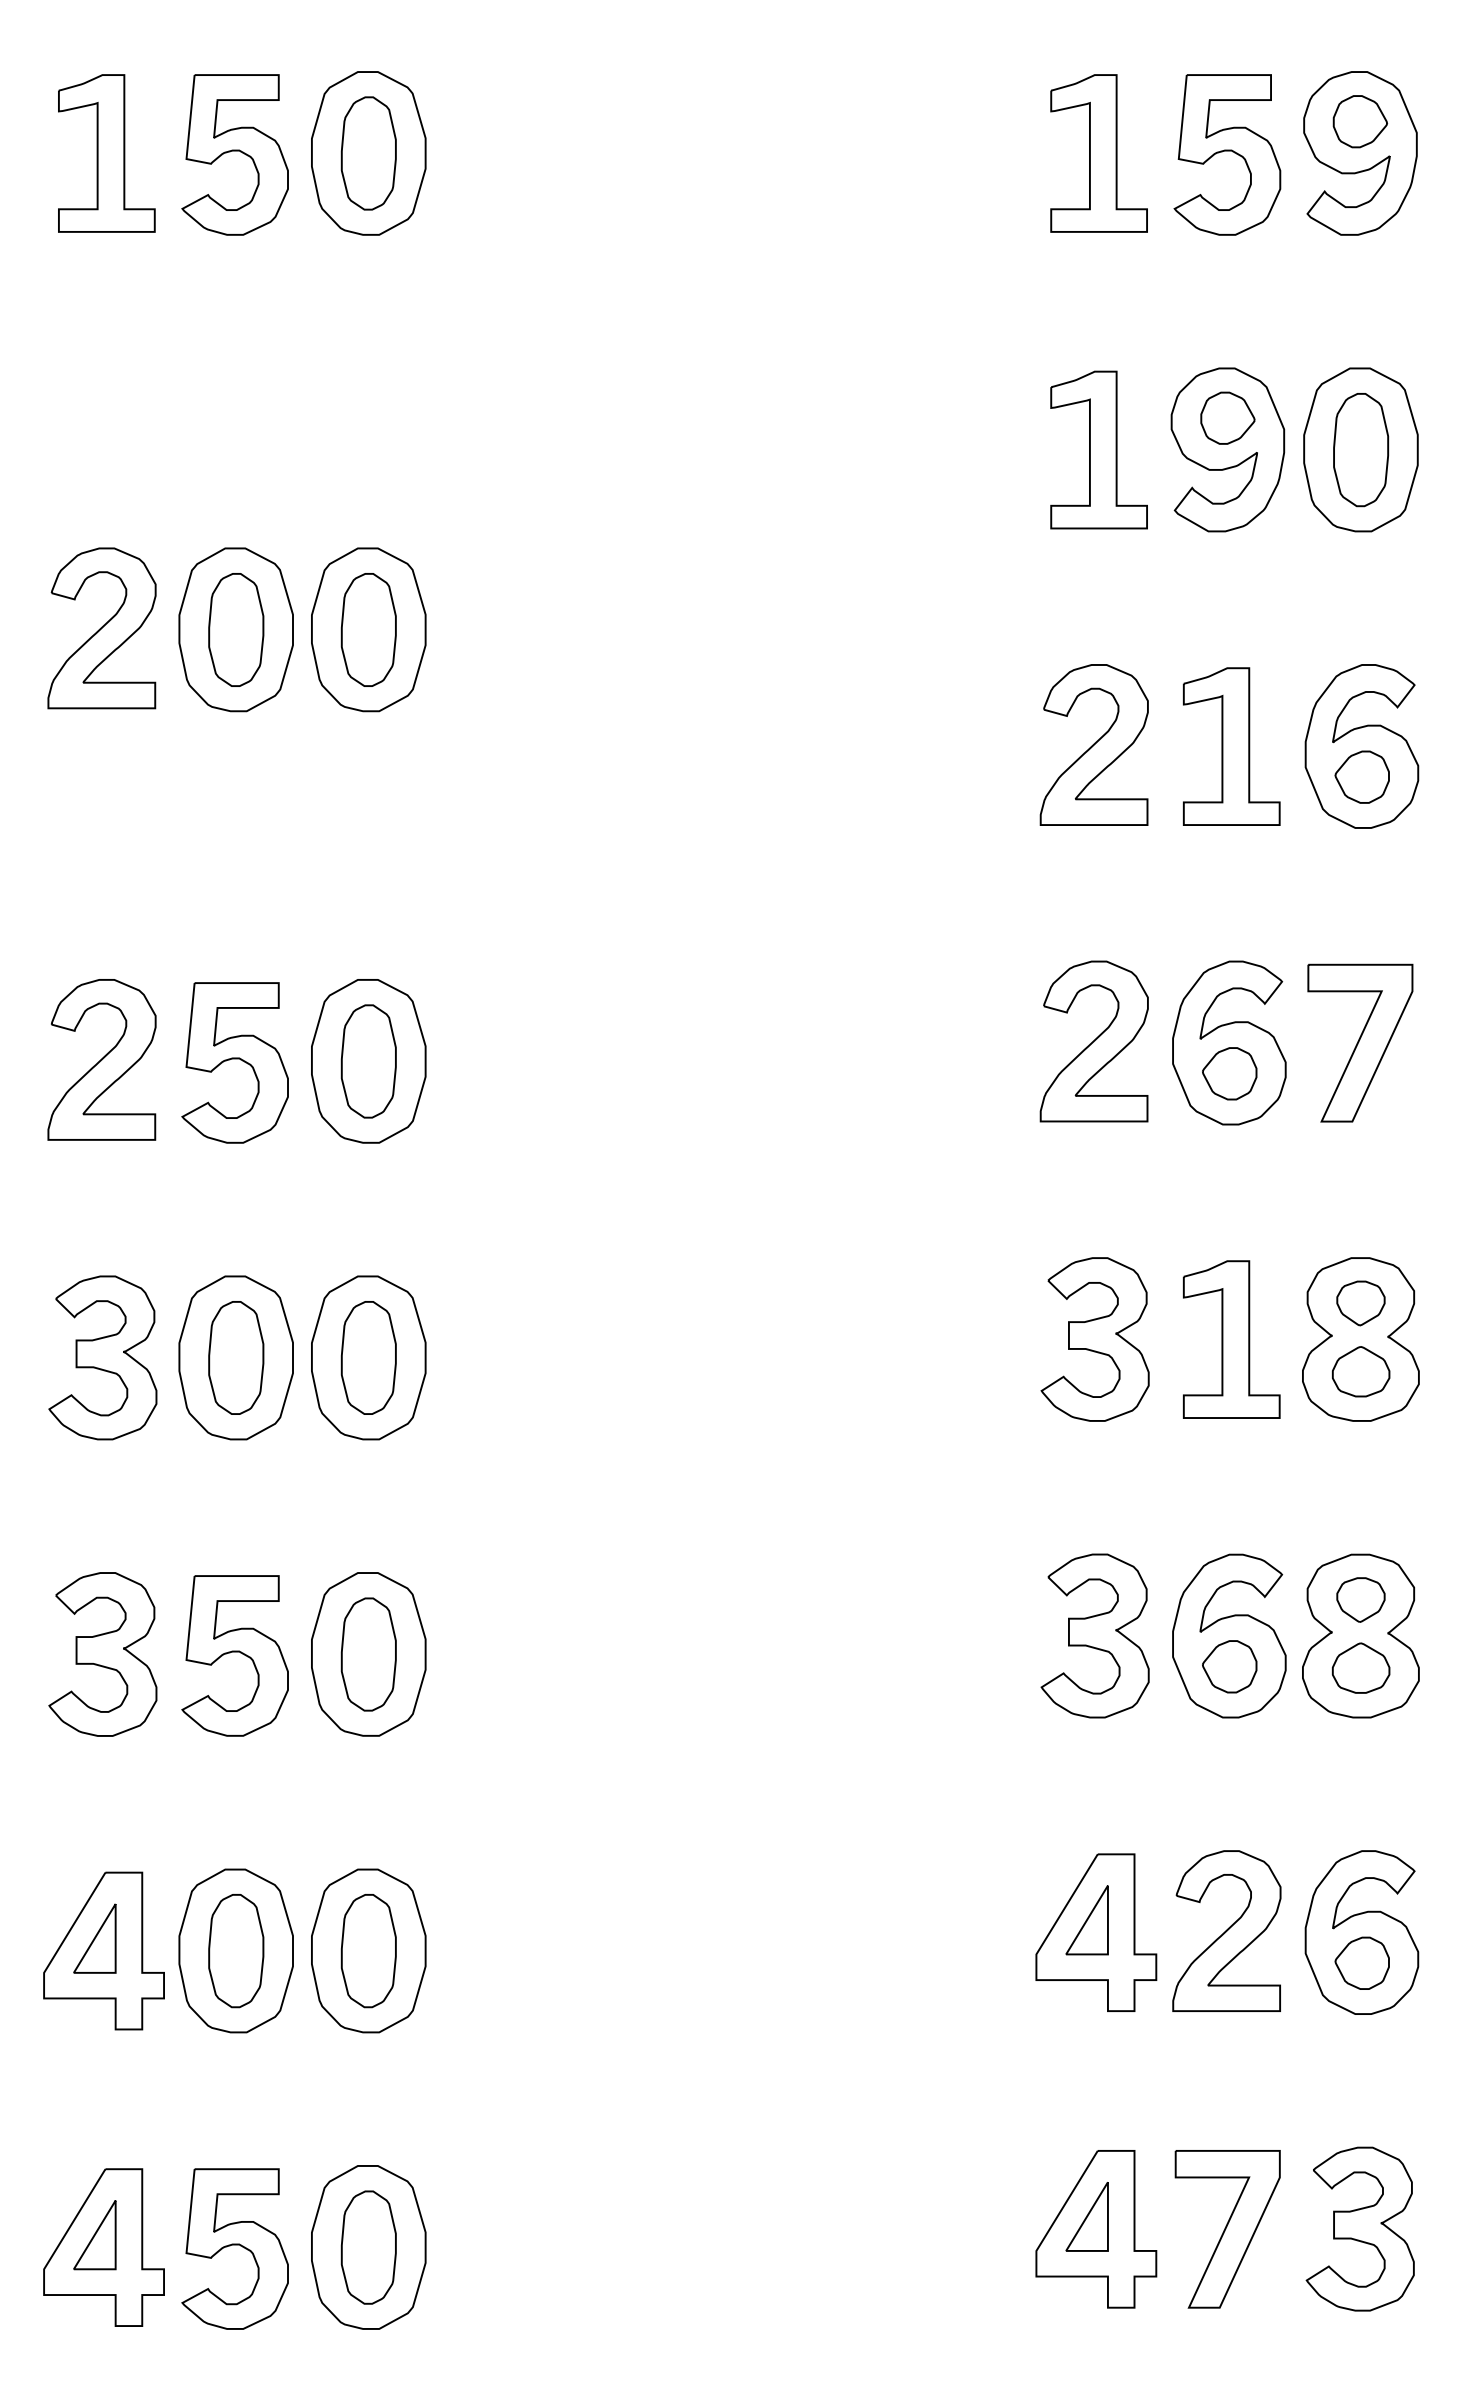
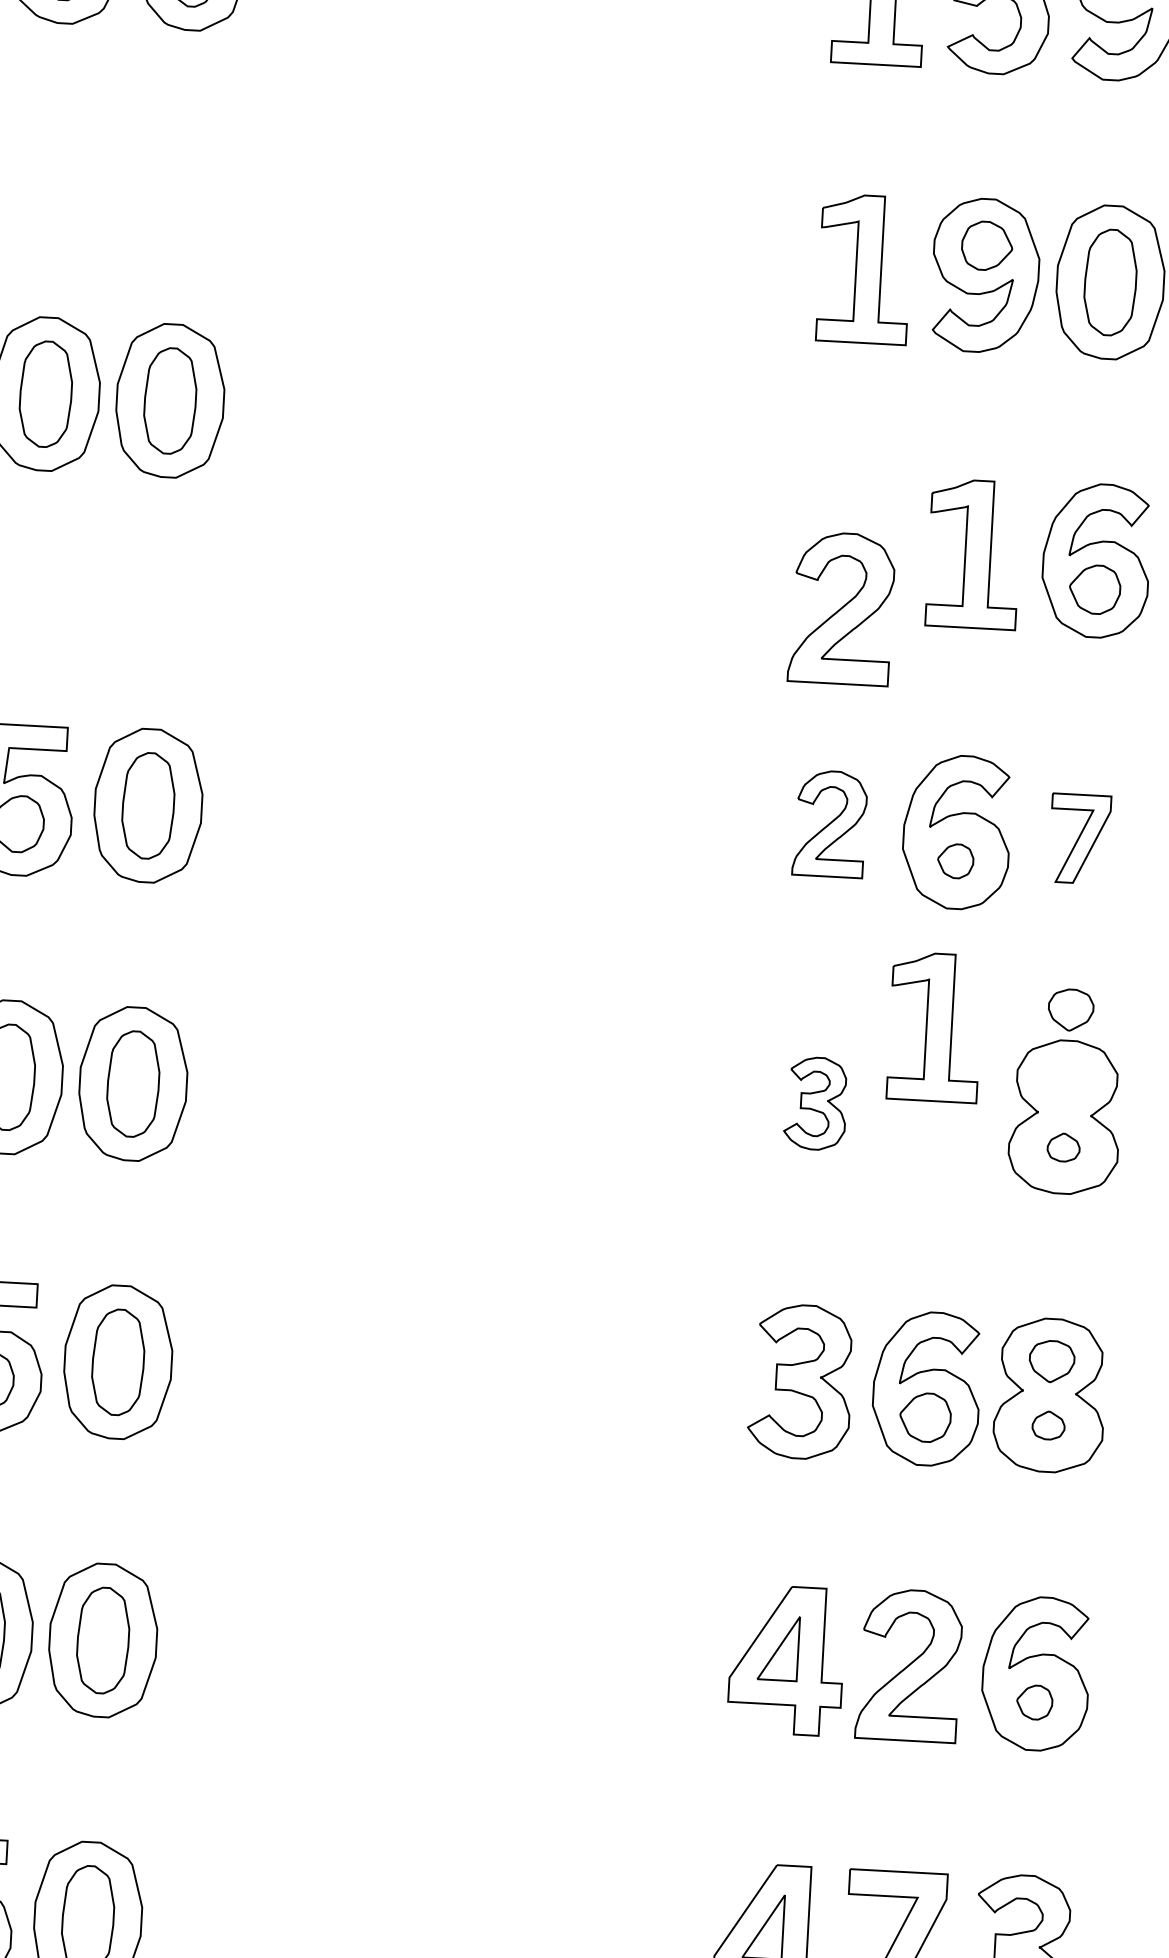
part: (1093, 744) -> (841, 608), moved
part: (1093, 1041) -> (829, 823), size x0.7
part: (1360, 1042) -> (1079, 838), size x0.6
part: (1229, 1073) -> (955, 860), size x0.7
part: (1360, 1303) -> (1070, 1010), moved
part: (1094, 1339) -> (815, 1103), size x0.6
part: (1231, 1339) -> (935, 1027), moved
part: (1360, 1371) -> (1063, 1147), size x0.6
part: (1360, 1667) -> (1048, 1424), size x0.6
part: (1361, 1962) -> (1034, 1701), size x0.7

